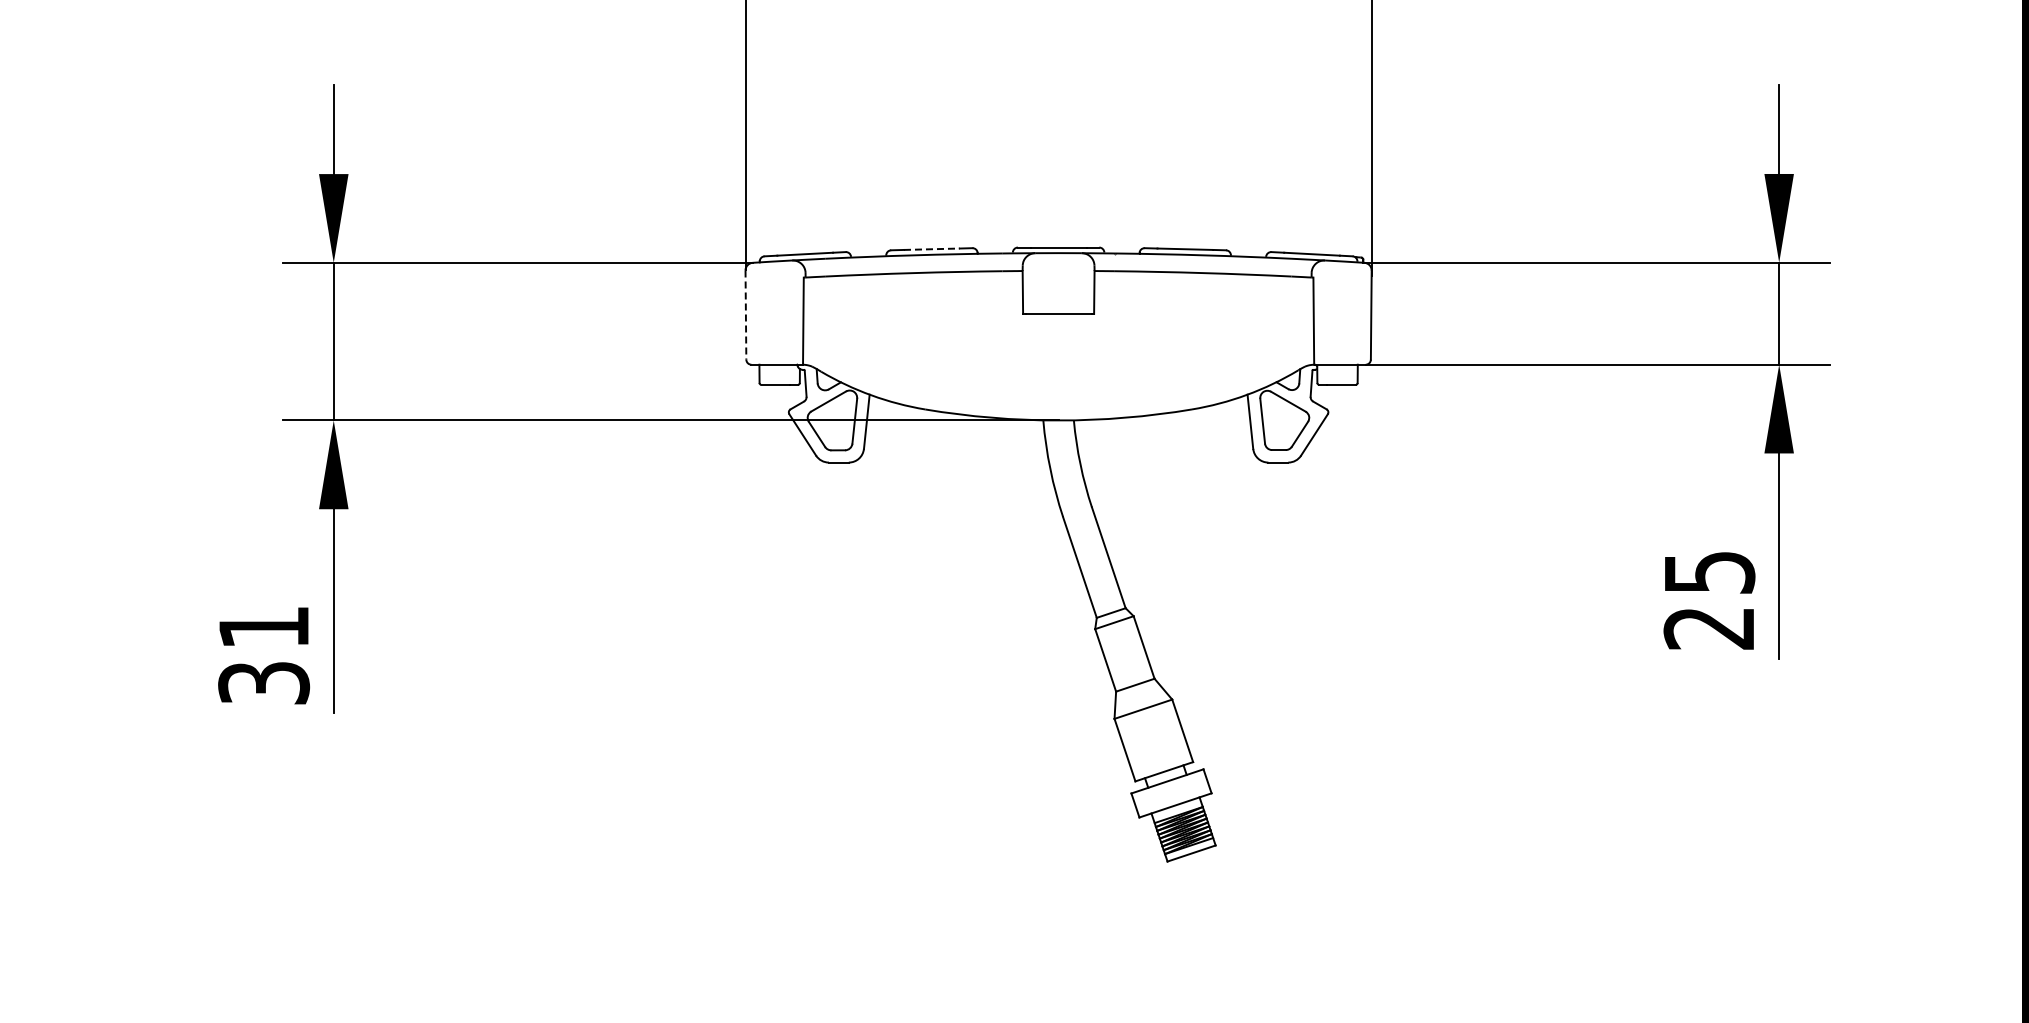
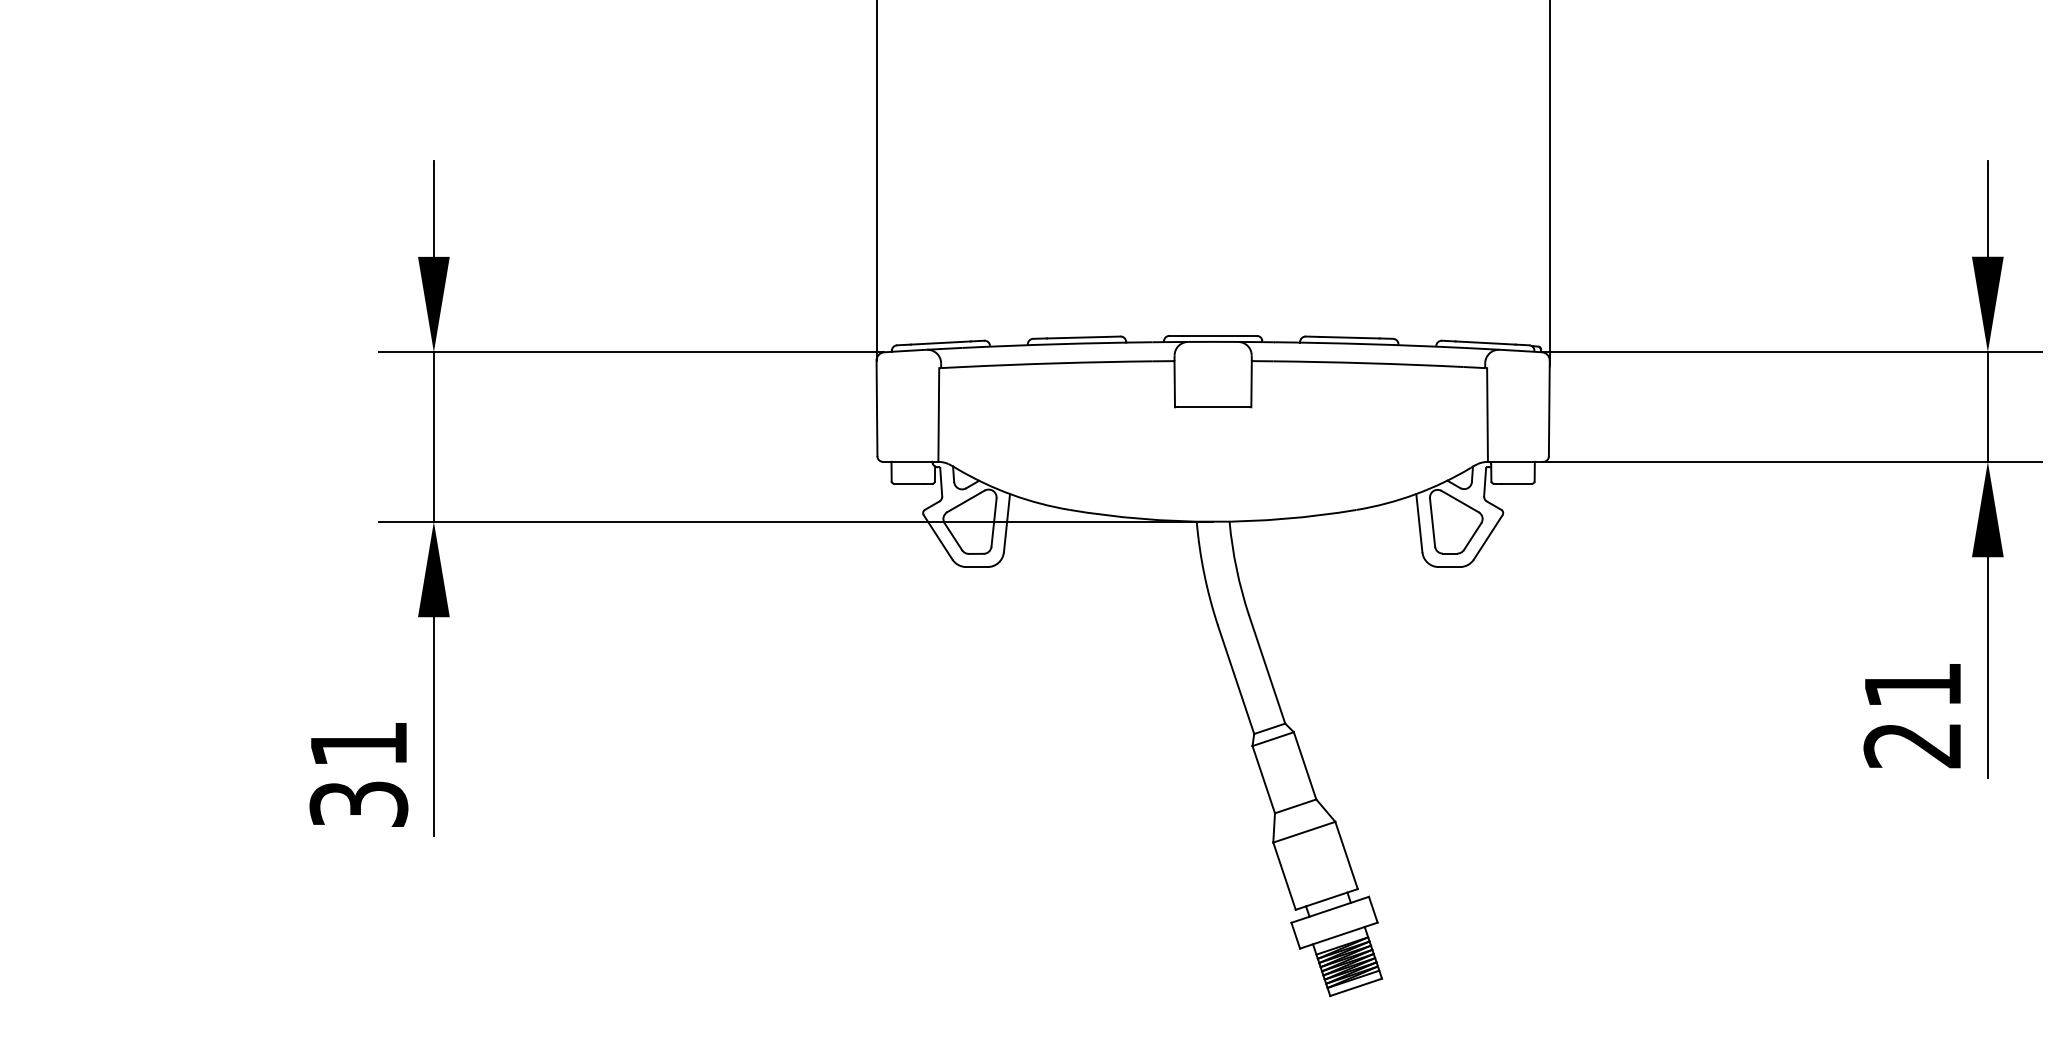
line: (931, 249) -> (1076, 337), dashed -> solid
line: (745, 315) -> (876, 408), dashed -> solid
text: (1710, 572) -> (1914, 685), 25 -> 21

